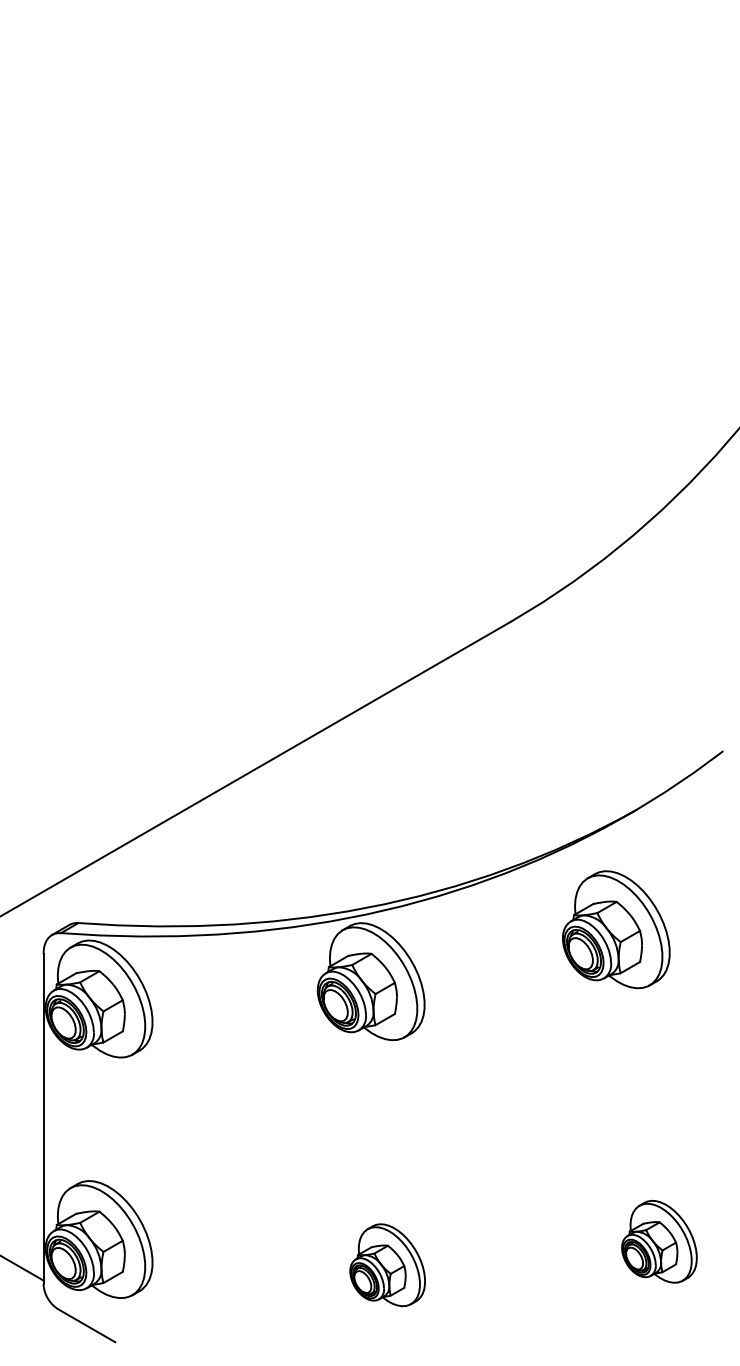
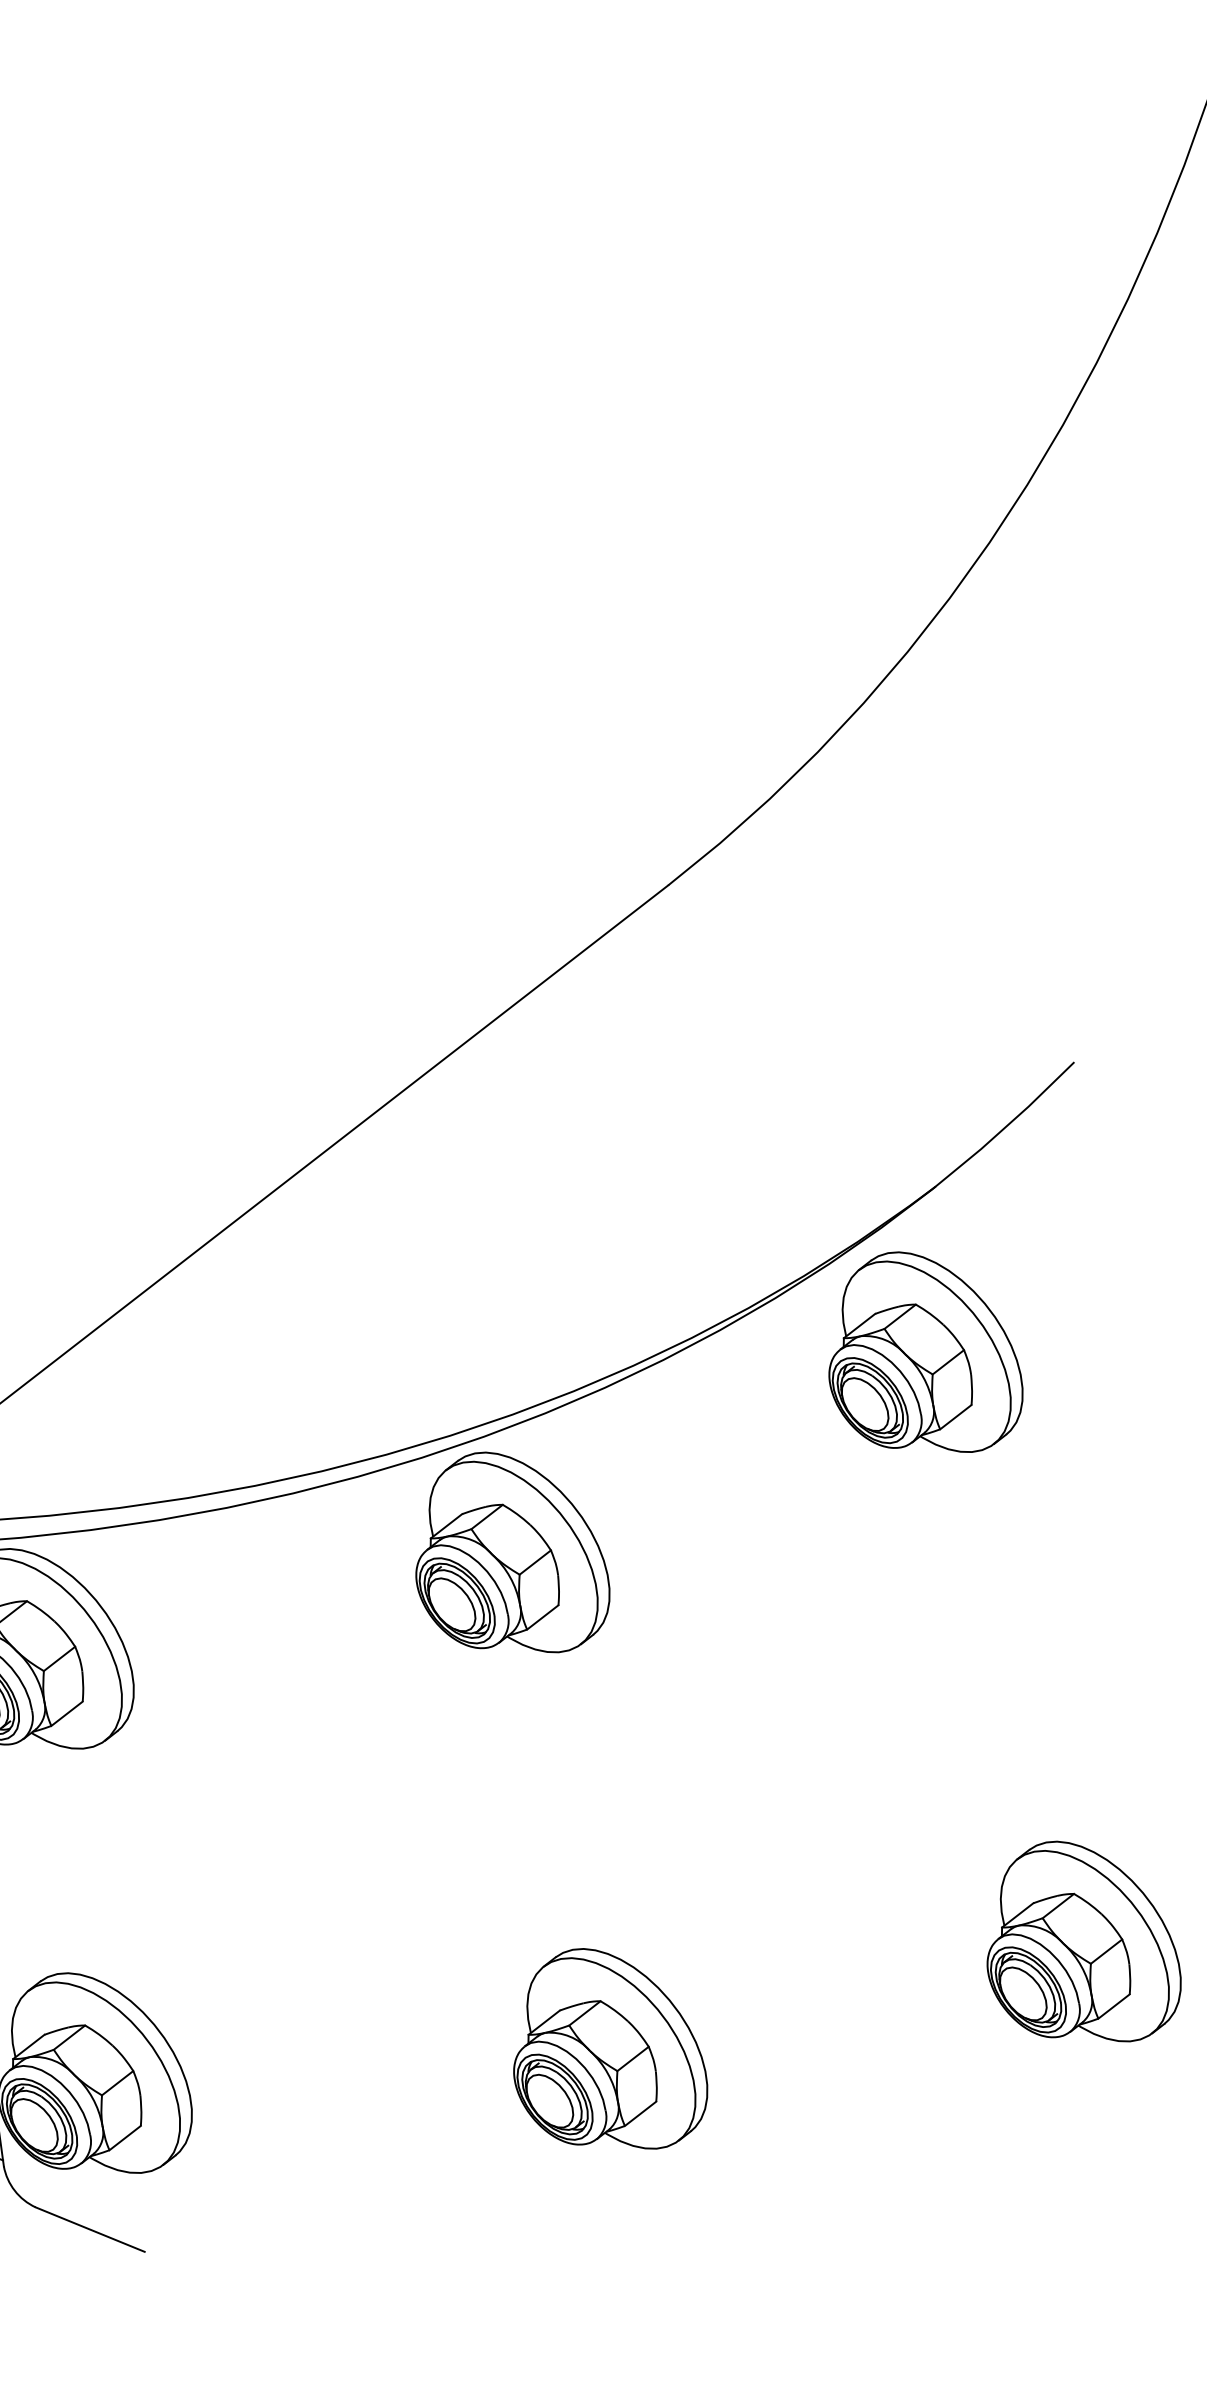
part: (616, 929) -> (922, 1353), moved
part: (659, 1241) -> (1080, 1942), size x1.43
part: (387, 1264) -> (605, 2048), size x1.43

